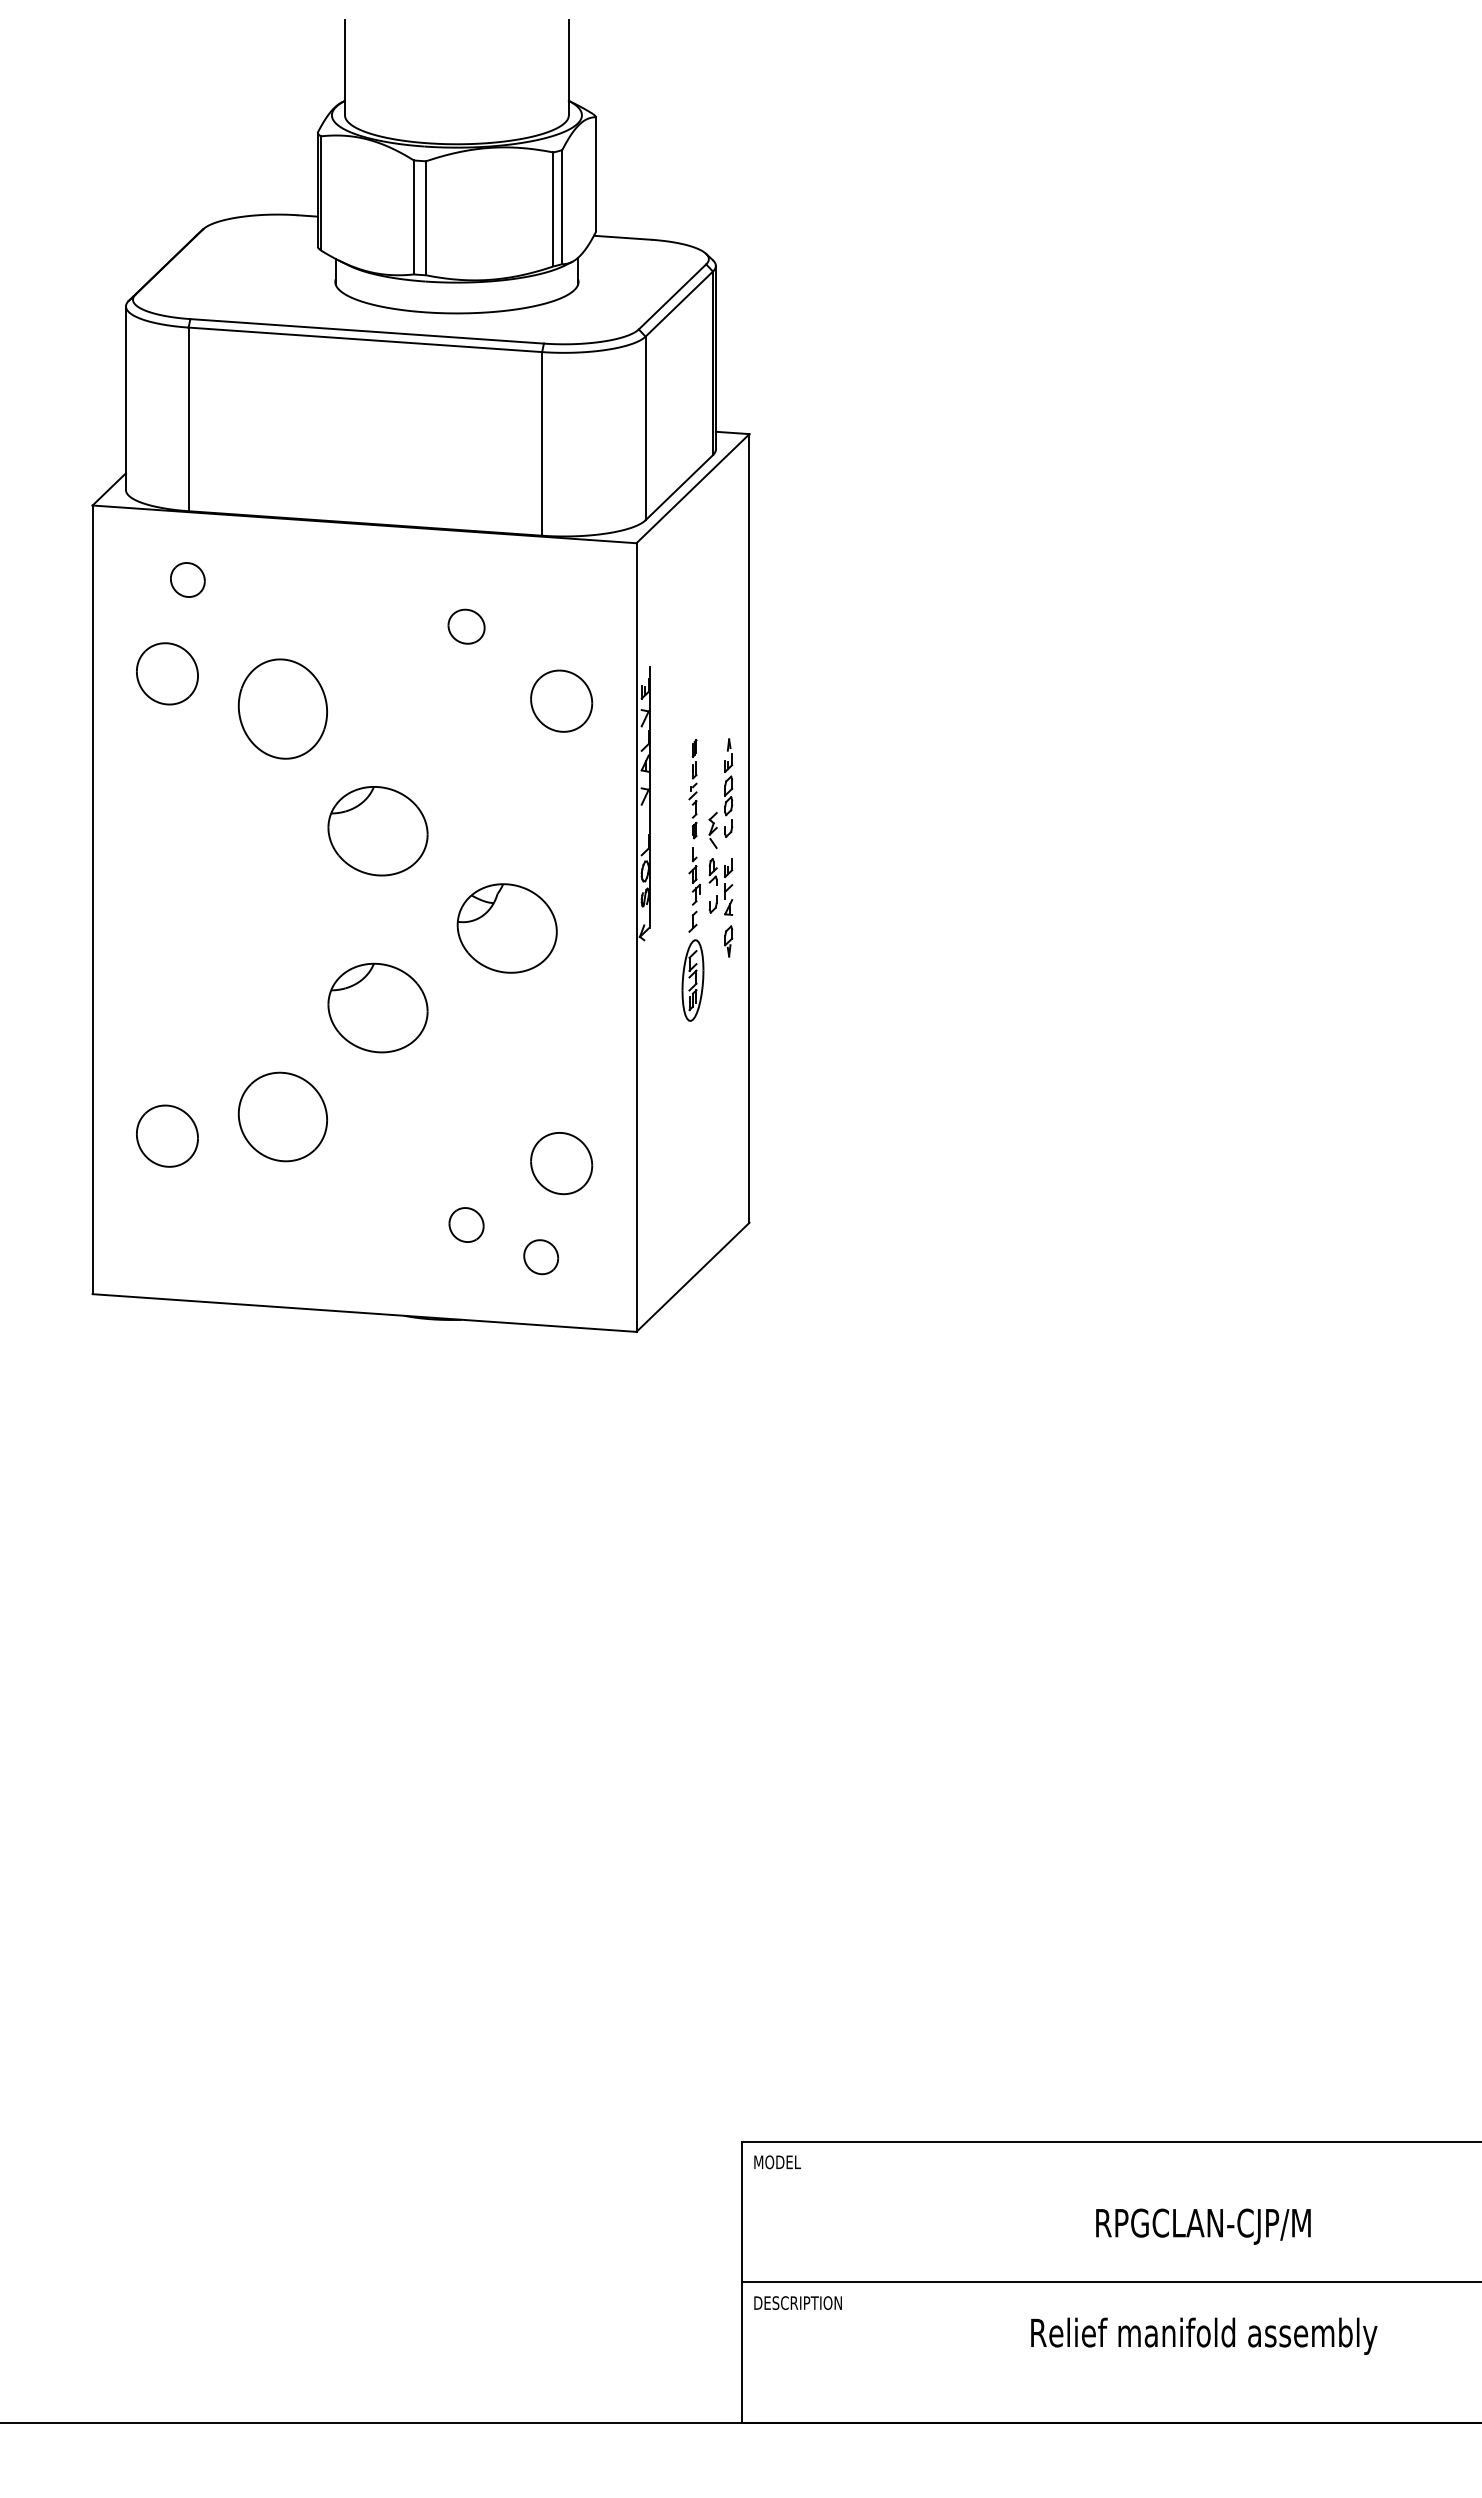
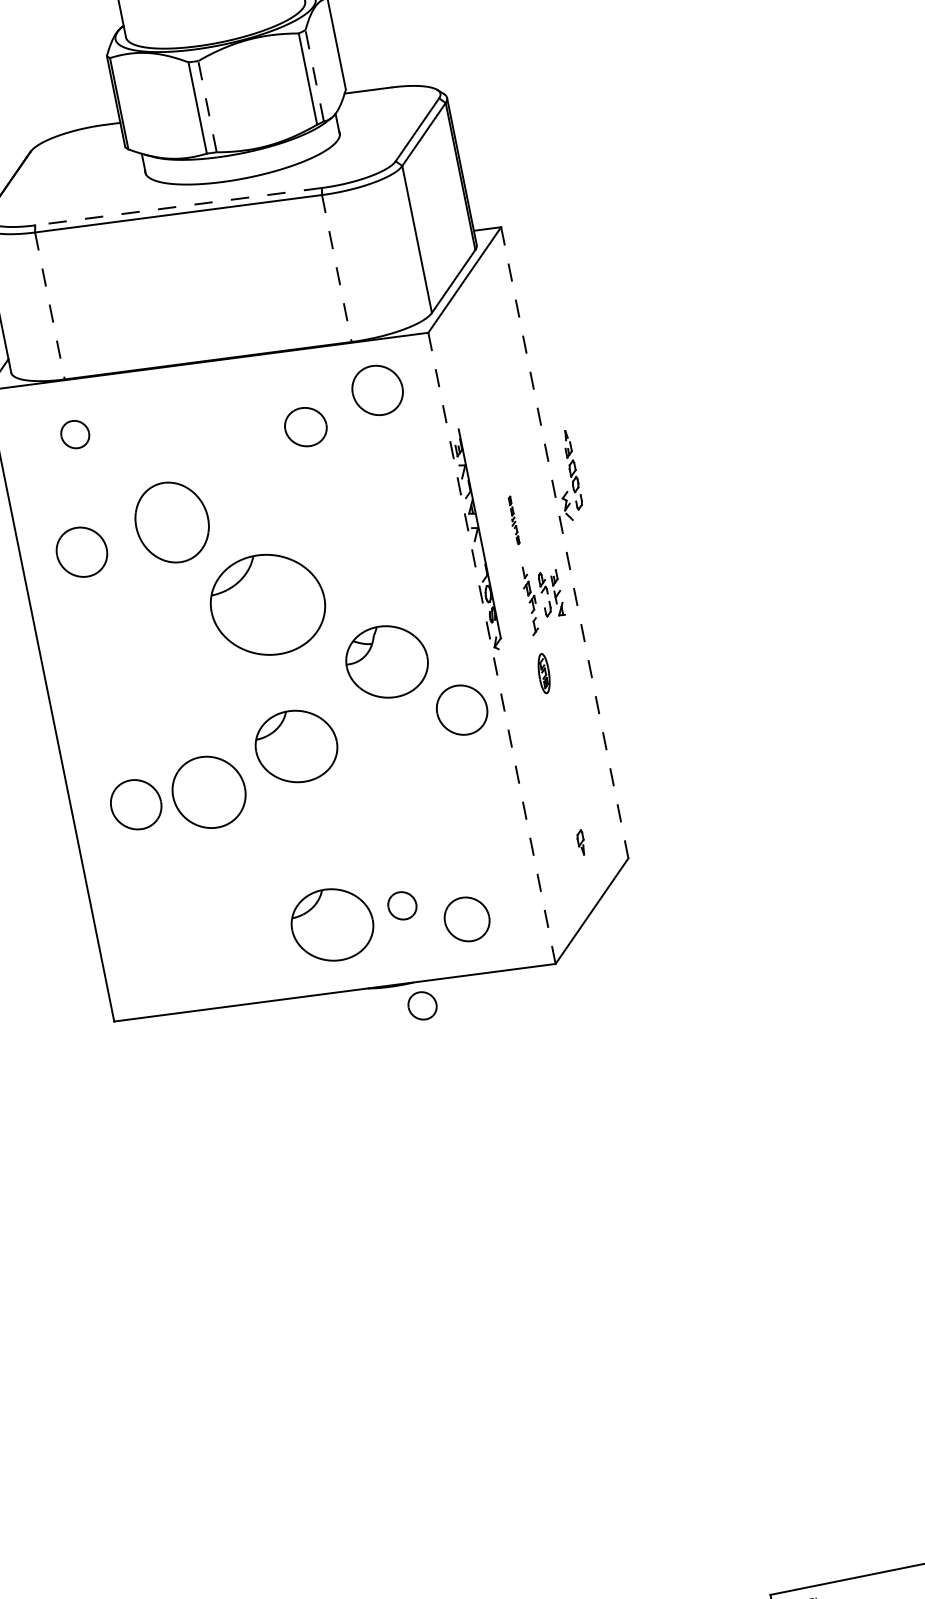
line: (562, 207) -> (314, 76), solid -> dashed
line: (426, 218) -> (207, 106), solid -> dashed
line: (366, 331) -> (178, 206), solid -> dashed
line: (188, 419) -> (49, 306), solid -> dashed
line: (542, 443) -> (337, 268), solid -> dashed
part: (466, 626) -> (305, 426), size x1.4
part: (167, 673) -> (81, 551), moved
part: (561, 700) -> (377, 389), moved
part: (692, 789) -> (512, 520), size x0.6
part: (720, 793) -> (567, 475), moved
line: (749, 827) -> (564, 542), solid -> dashed
part: (377, 831) -> (267, 605), size x1.4
line: (636, 937) -> (491, 648), solid -> dashed
part: (728, 941) -> (581, 842), moved
part: (692, 980) -> (543, 673), size x0.6
part: (282, 1116) -> (208, 792), moved
part: (167, 1135) -> (136, 804), moved
part: (561, 1163) -> (461, 710), moved
part: (377, 1230) -> (331, 924), added
part: (541, 1257) -> (467, 919), size x1.6
part: (466, 1349) -> (422, 1005), added

